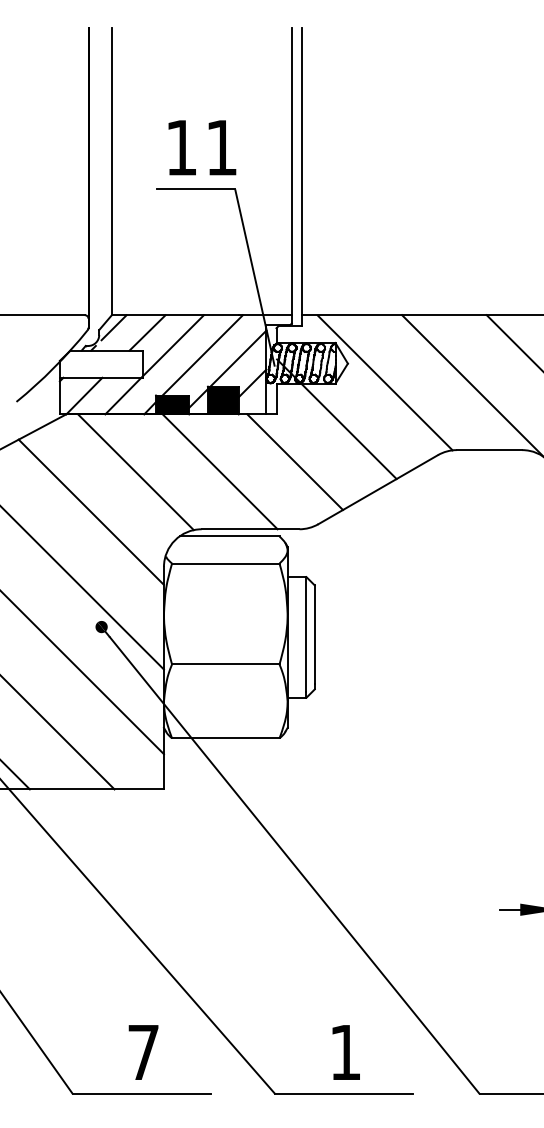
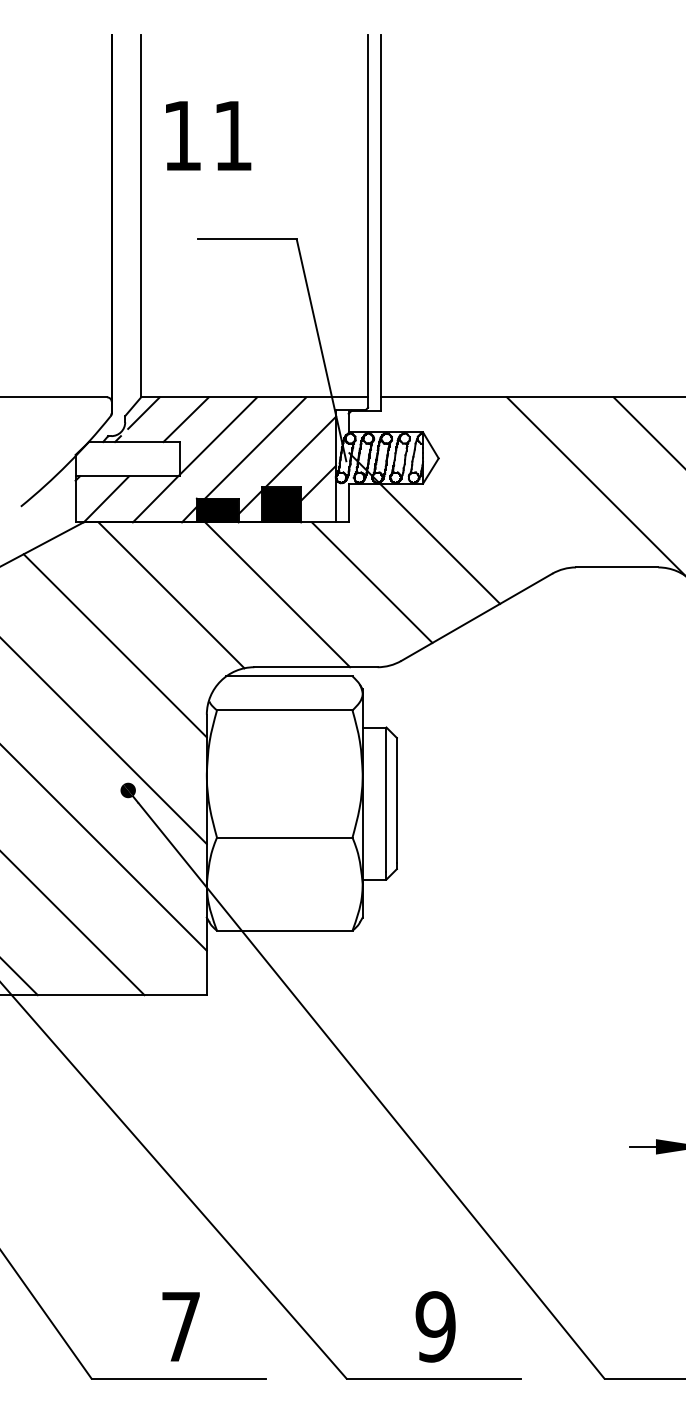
text: (202, 147) -> (208, 135), moved
line: (384, 382) -> (484, 482), removed
text: (345, 1052) -> (435, 1326), 1 -> 9

